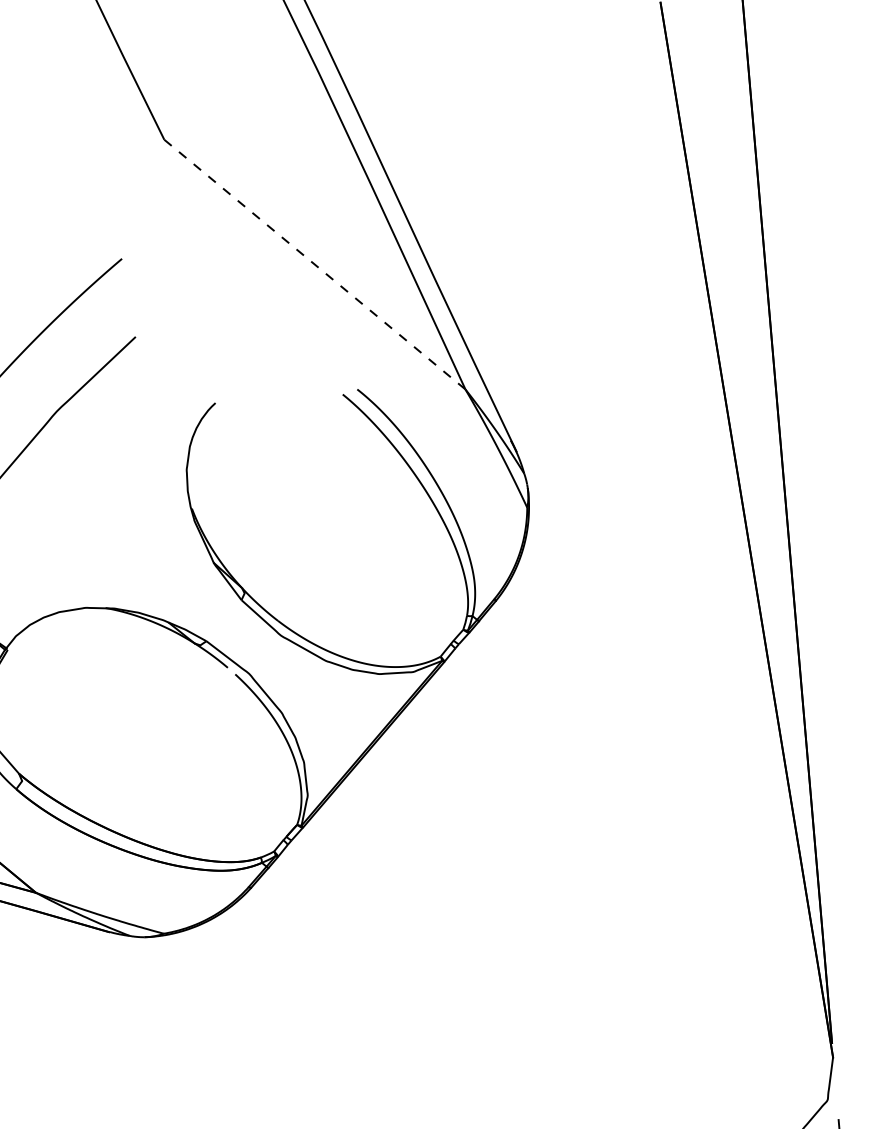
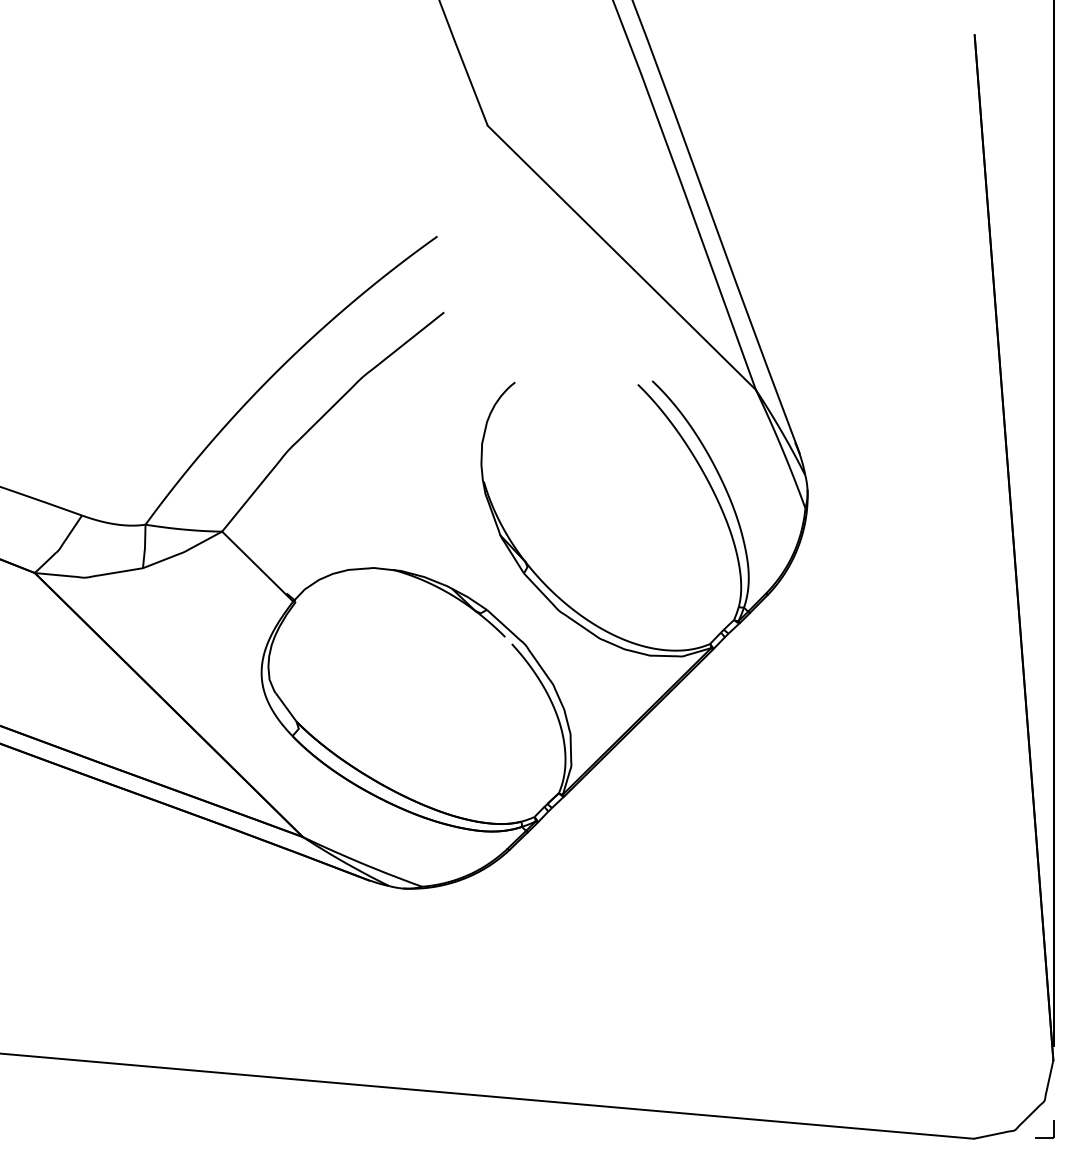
line: (314, 264) -> (621, 257), dashed -> solid

